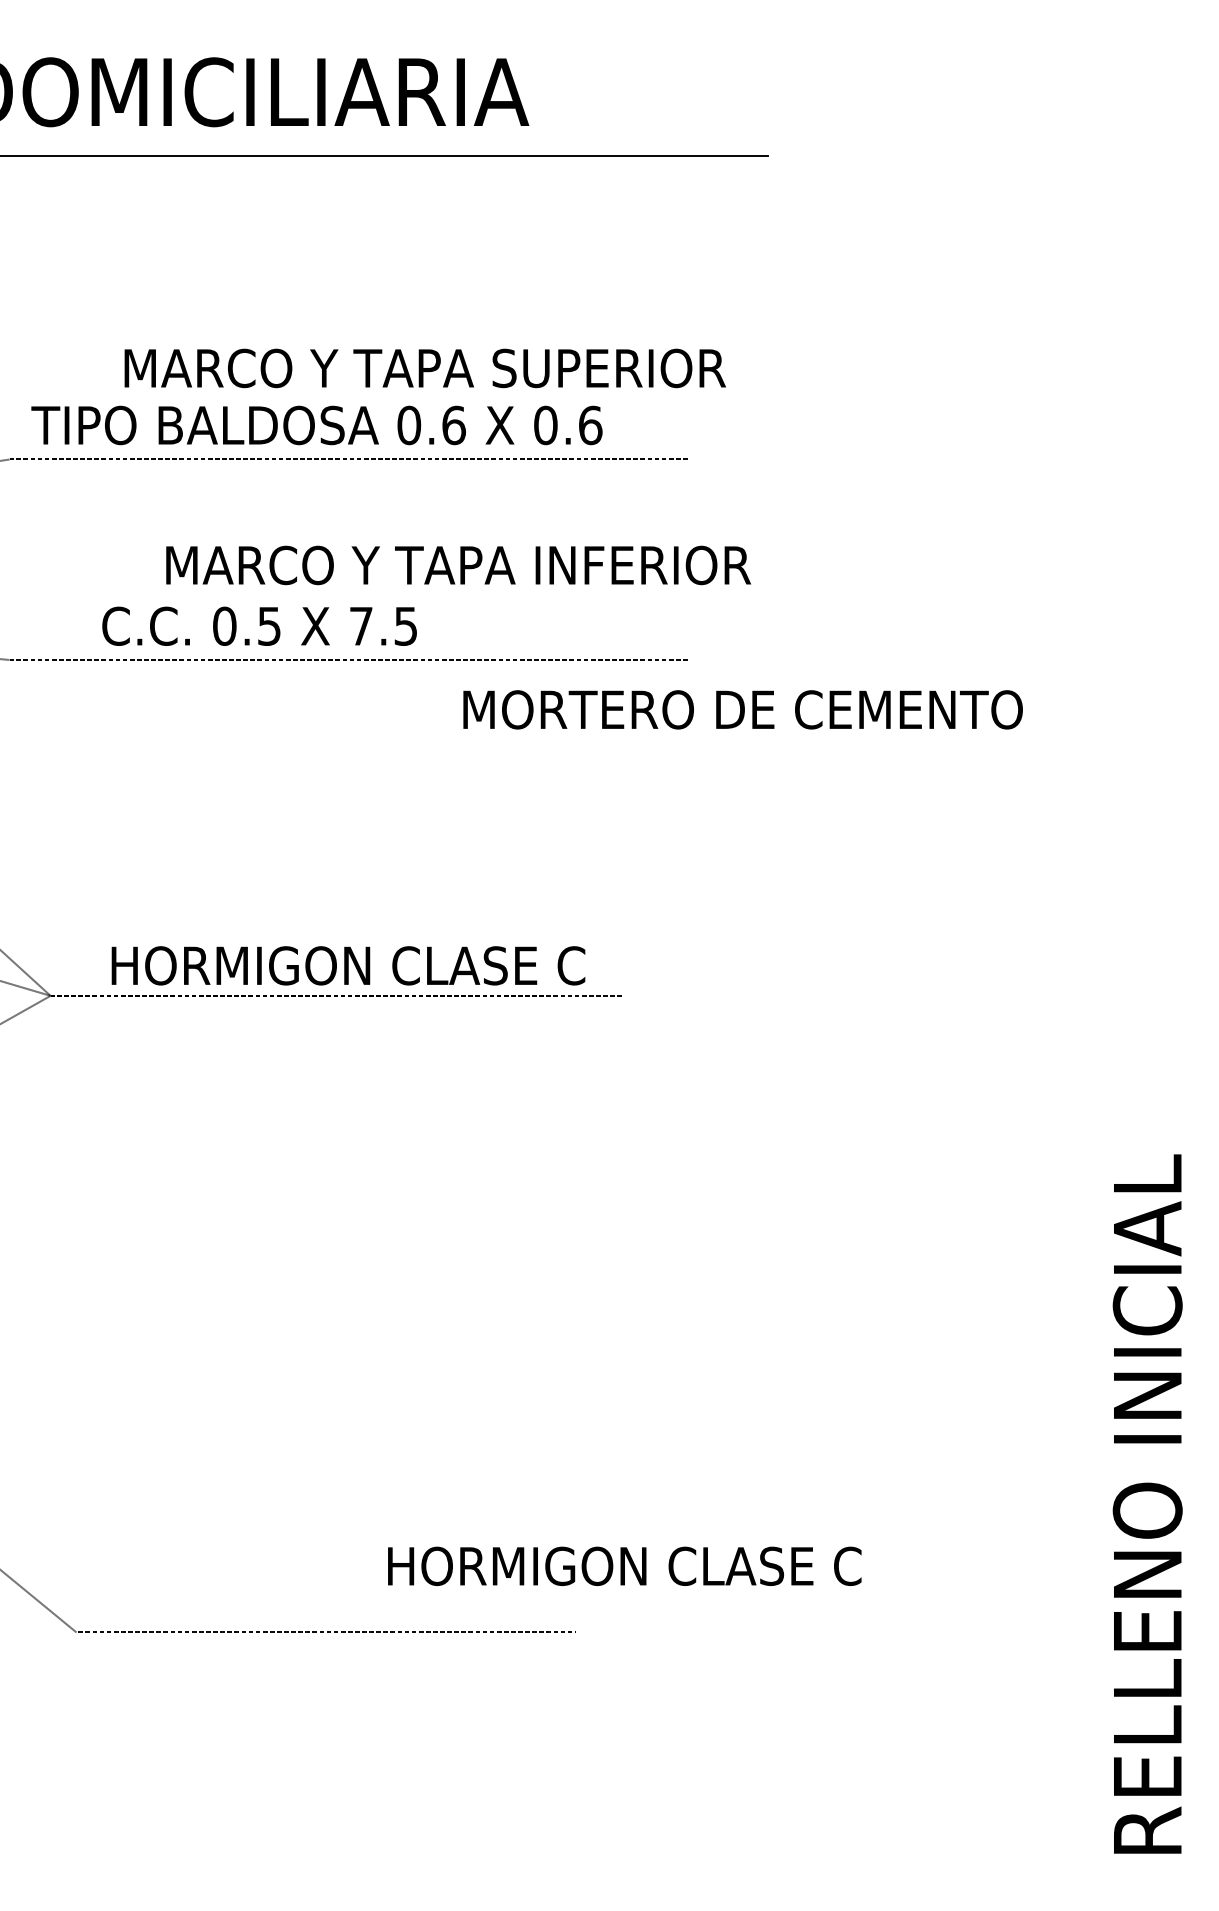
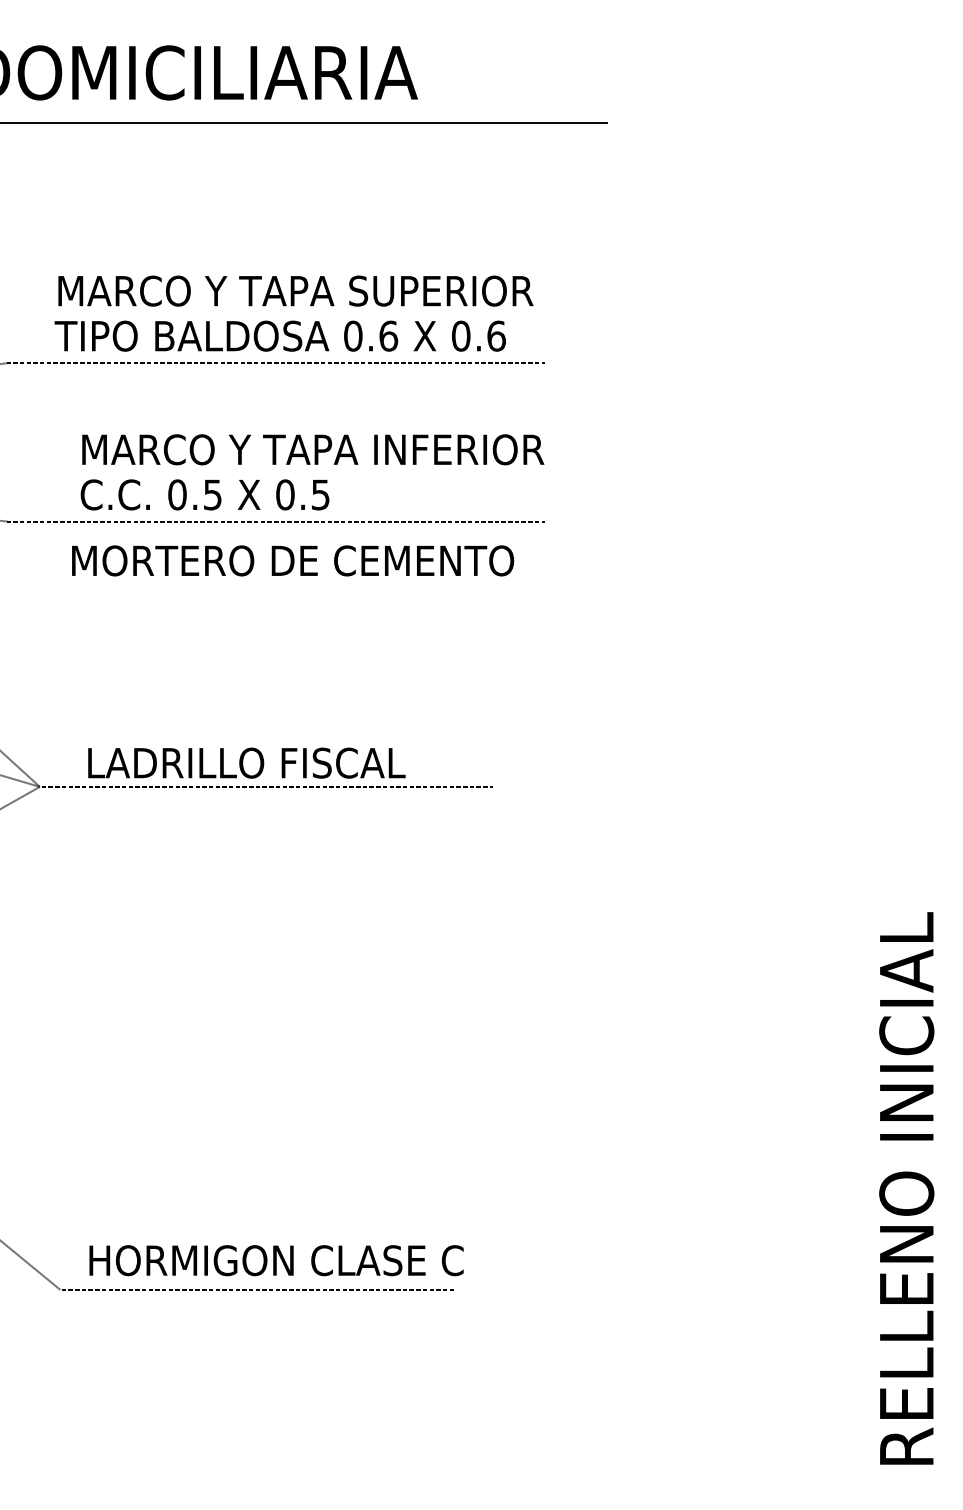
text: (424, 367) -> (295, 290), moved
text: (315, 424) -> (279, 335), moved
text: (458, 565) -> (313, 449), moved
text: (361, 625) -> (285, 494), 7.5 -> 0.5
text: (743, 709) -> (293, 560), moved
text: (350, 964) -> (276, 762), HORMIGON CLASE C -> LADRILLO FISCAL
text: (624, 1566) -> (276, 1260), moved

